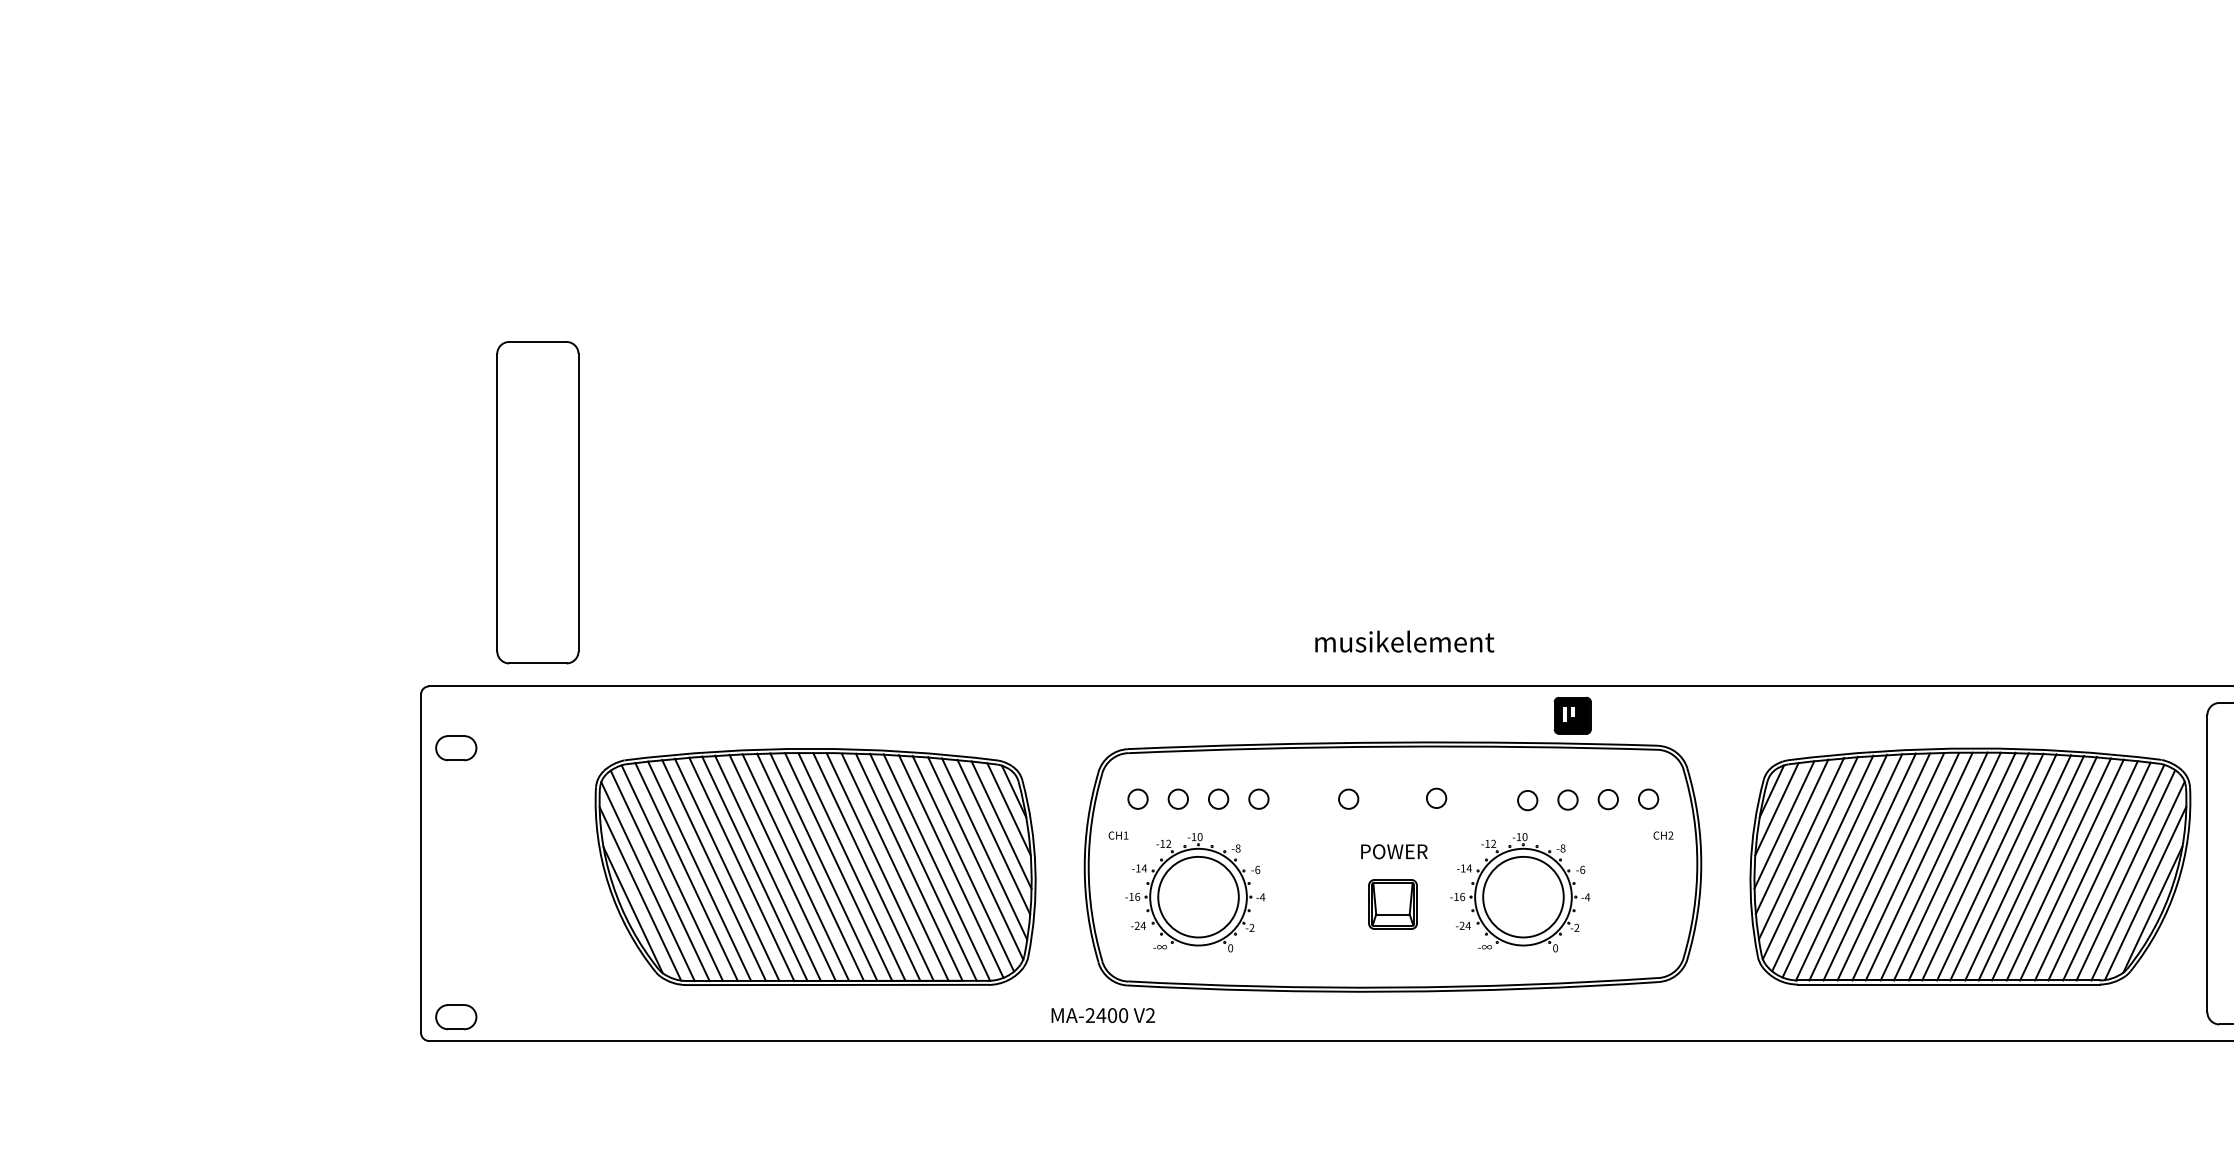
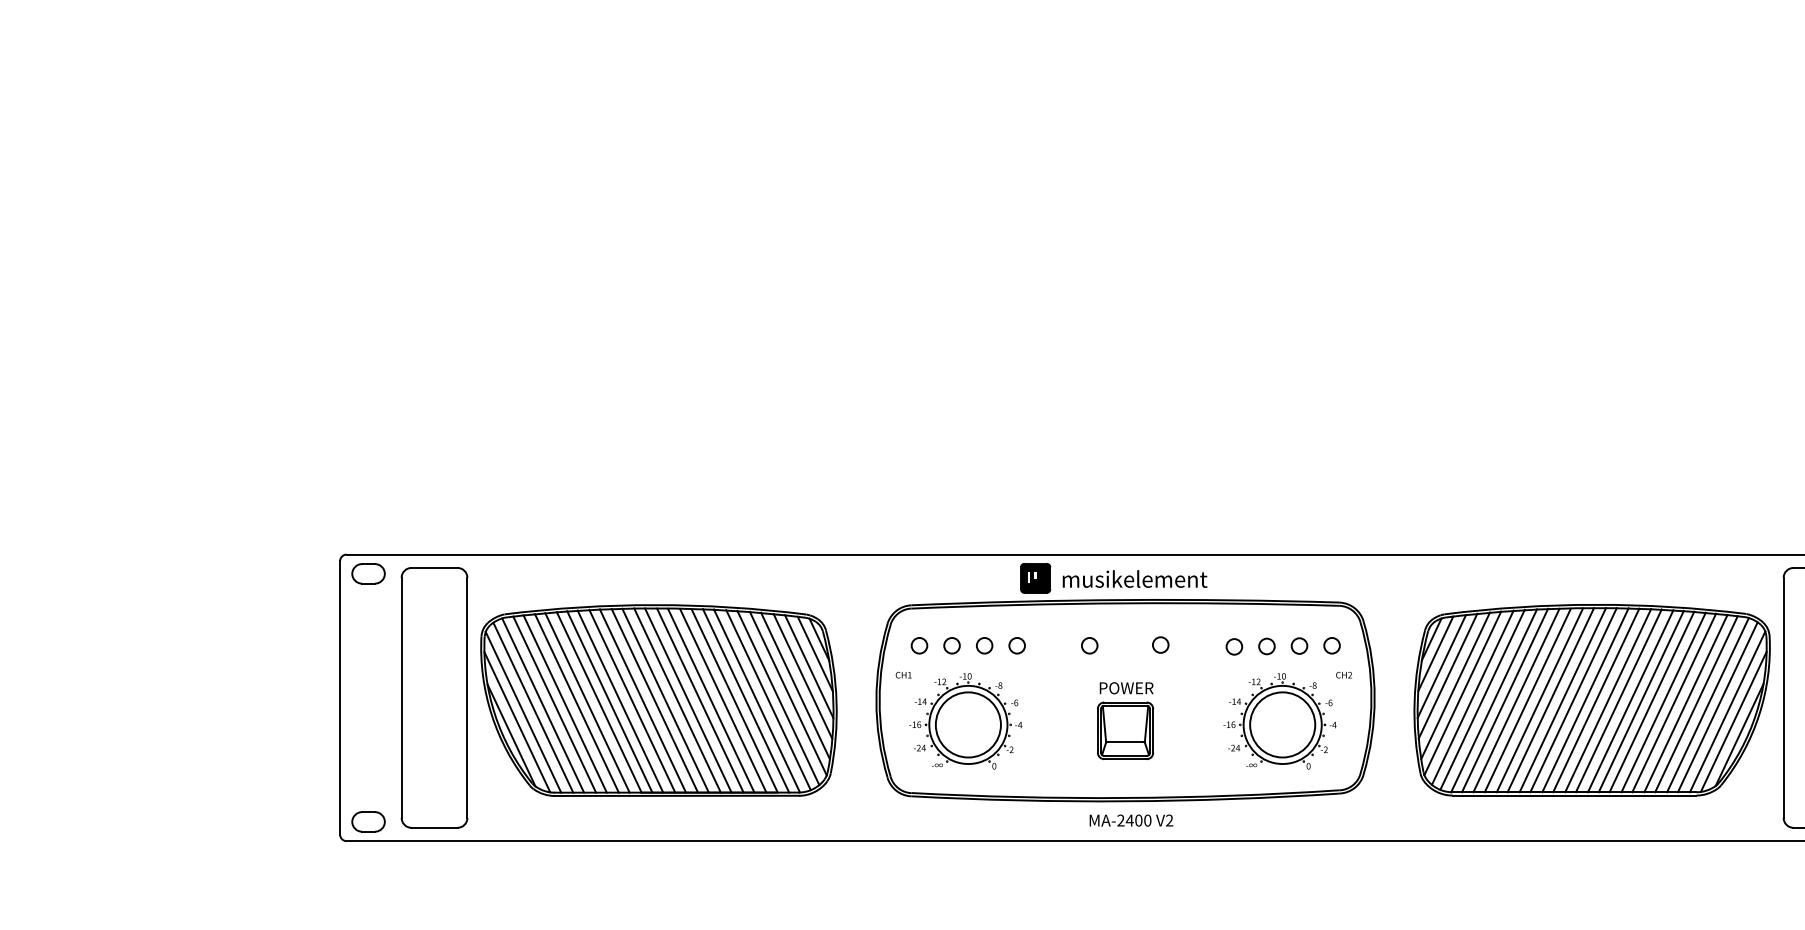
part: (537, 502) -> (434, 697), moved
text: (1404, 641) -> (1134, 578), moved
part: (1572, 715) -> (1035, 578), moved
part: (456, 748) -> (368, 574), moved
part: (1520, 892) -> (1280, 721), moved
part: (1392, 904) -> (1125, 730), size x1.43
text: (1103, 1015) -> (1131, 820), moved

